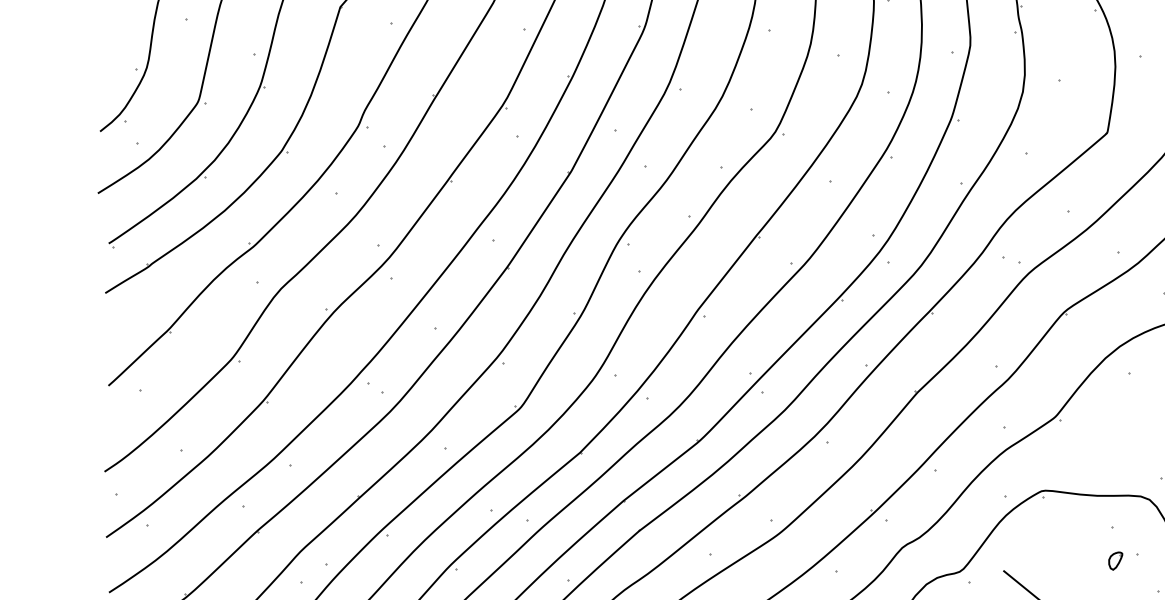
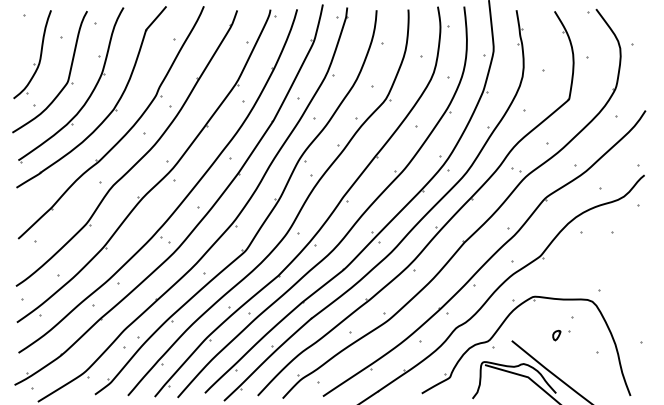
part: (1124, 560) -> (561, 335), moved

